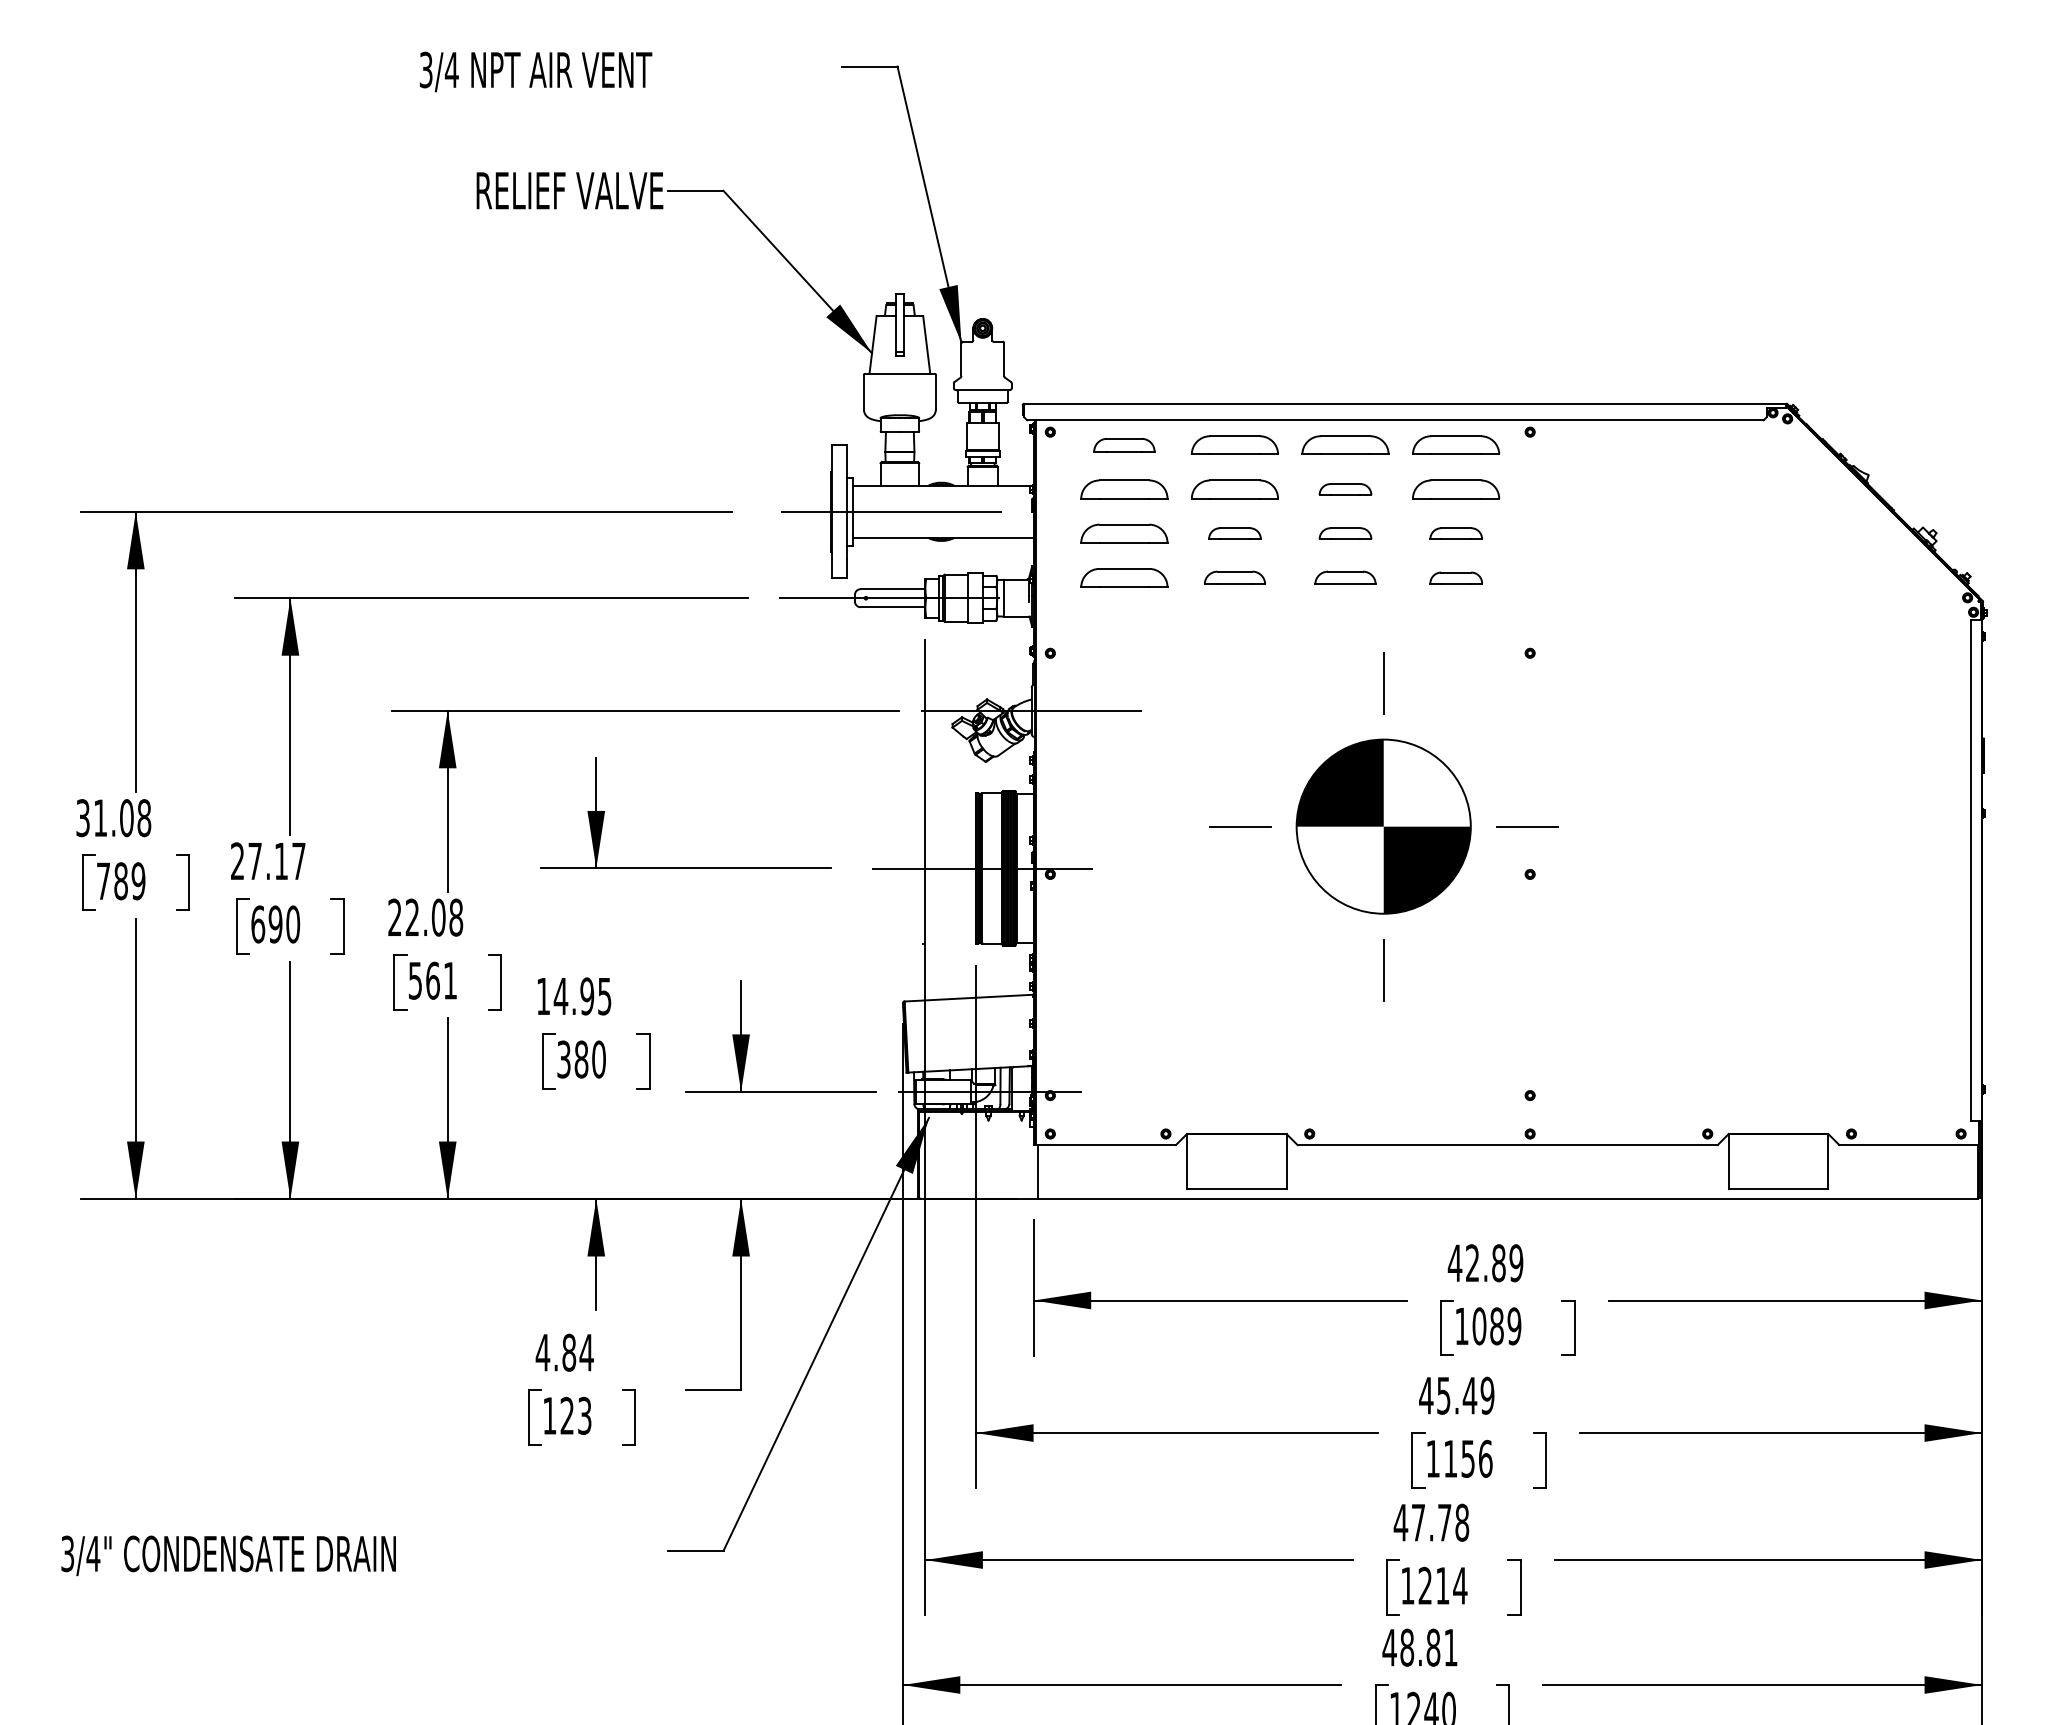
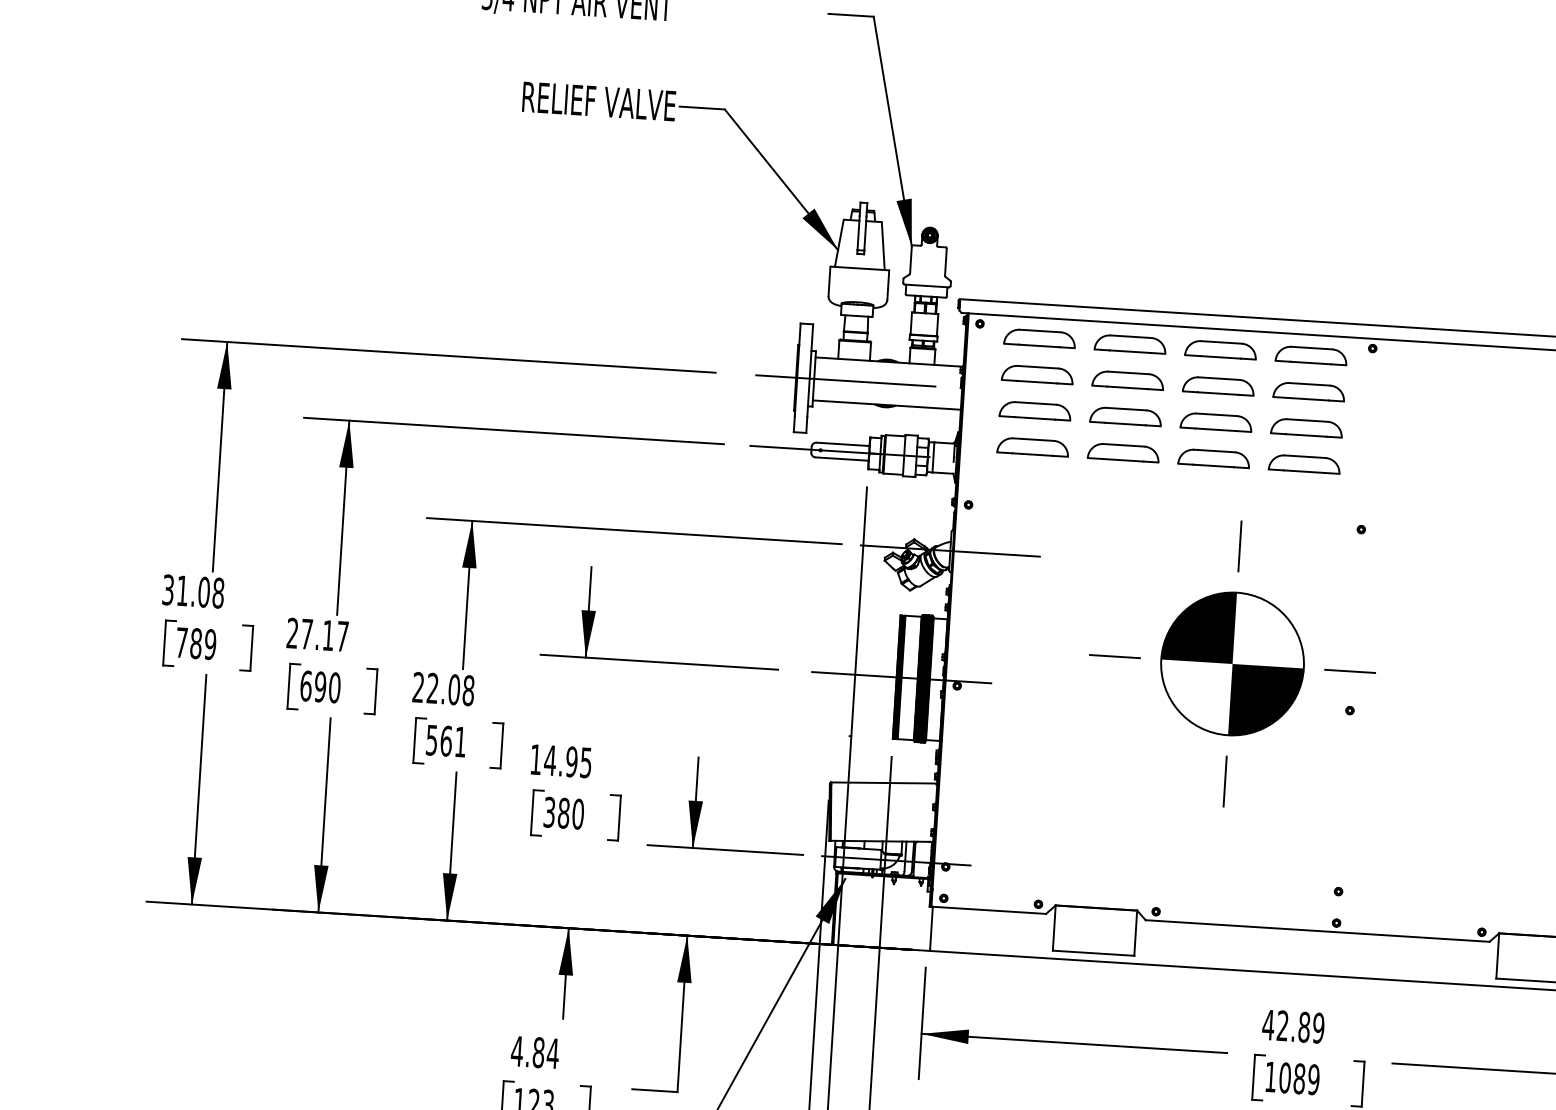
part: (1124, 444) -> (1040, 337), size x1.43
part: (1345, 489) -> (1218, 386), size x1.67
part: (1234, 533) -> (1125, 416), size x1.67
part: (1345, 533) -> (1216, 422), size x1.67
part: (1456, 533) -> (1307, 427), size x1.67
part: (1234, 577) -> (1123, 452), size x1.43
part: (1345, 577) -> (1214, 458), size x1.43
part: (1456, 577) -> (1304, 463), size x1.67

